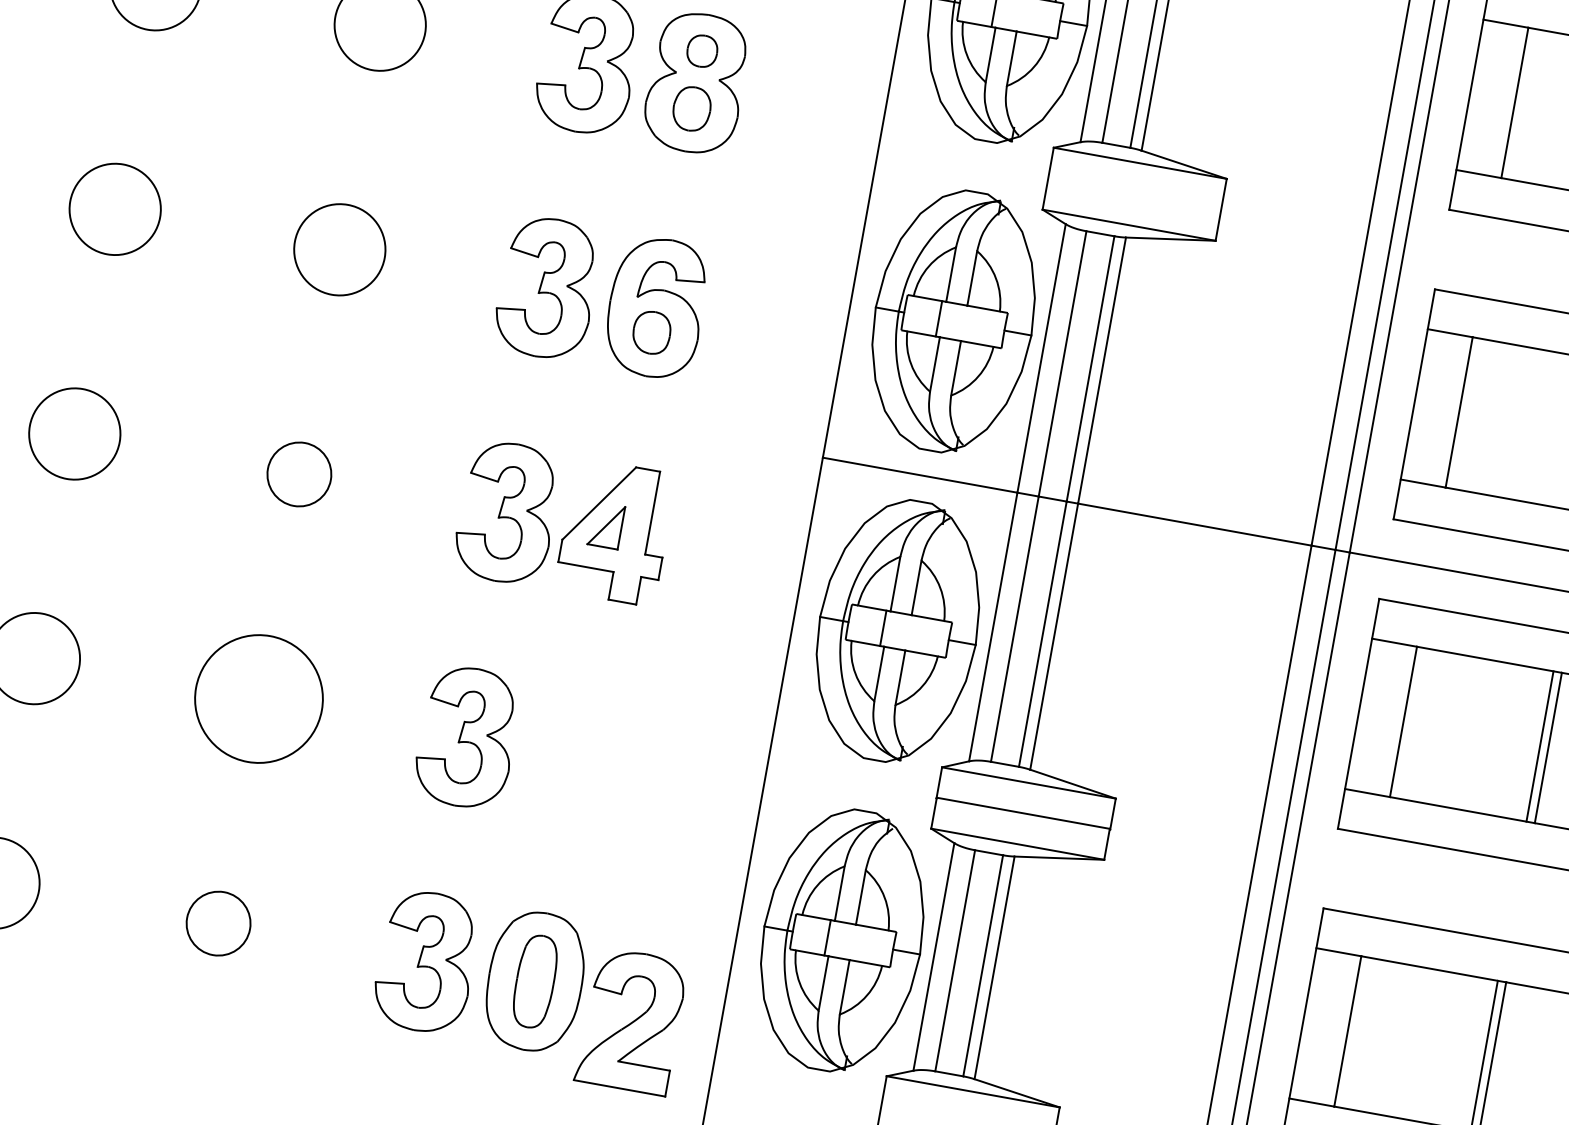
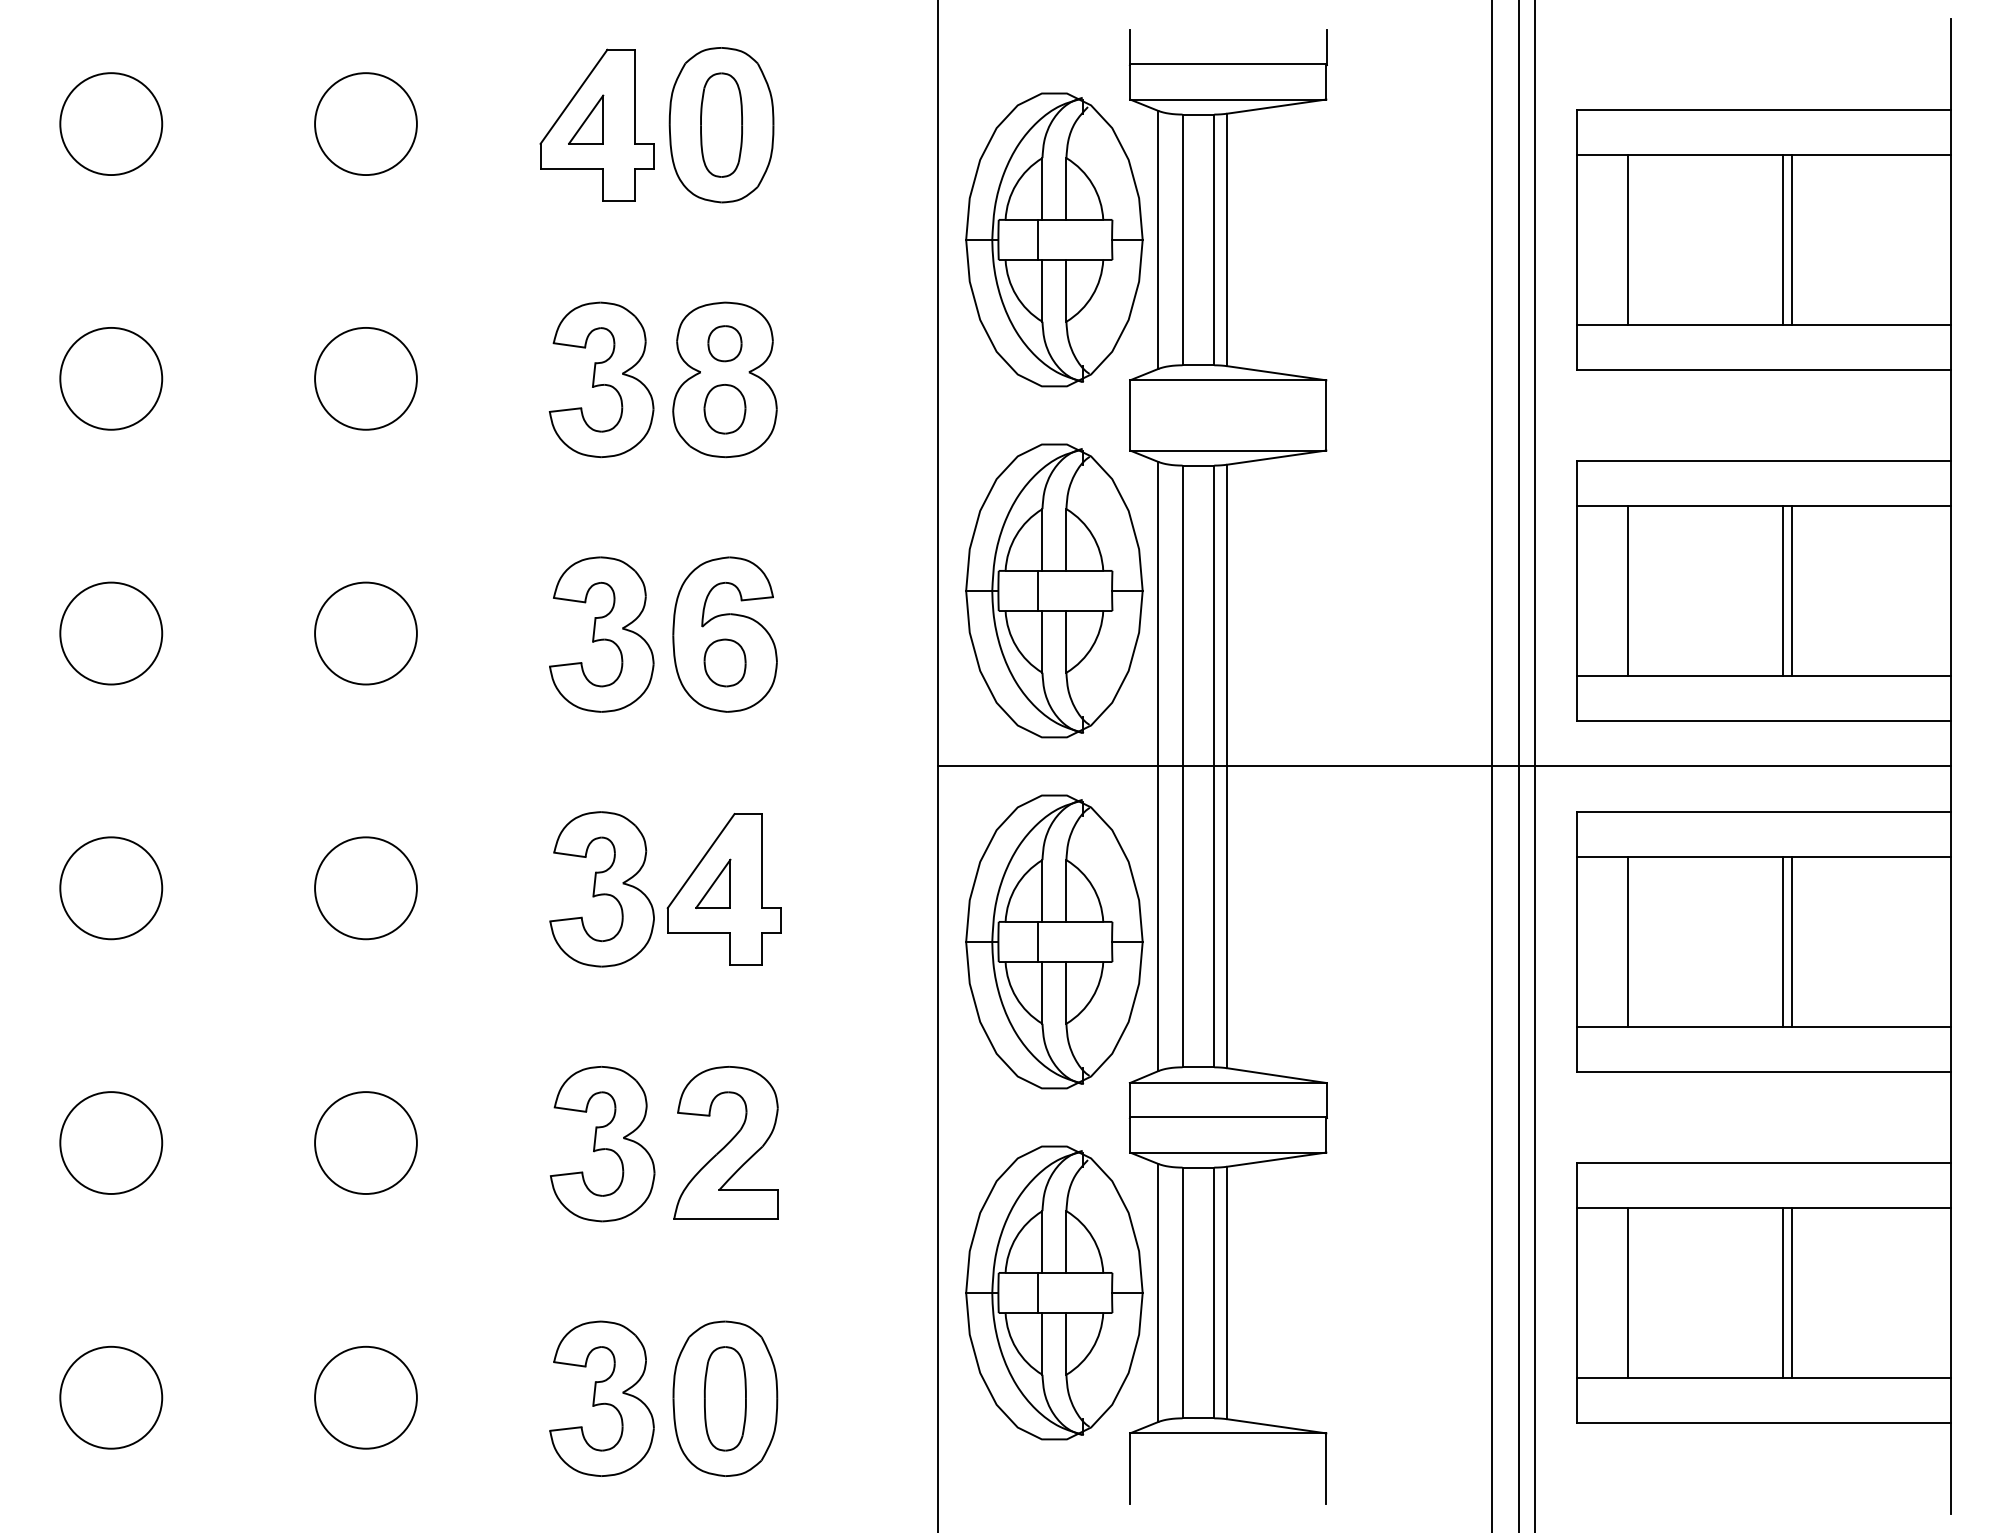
circle: (298, 474) -> (365, 888), size x1.43
circle: (258, 698) -> (365, 1142), size x0.71
circle: (218, 923) -> (365, 1397), size x1.43
part: (631, 1020) -> (725, 1142), moved

